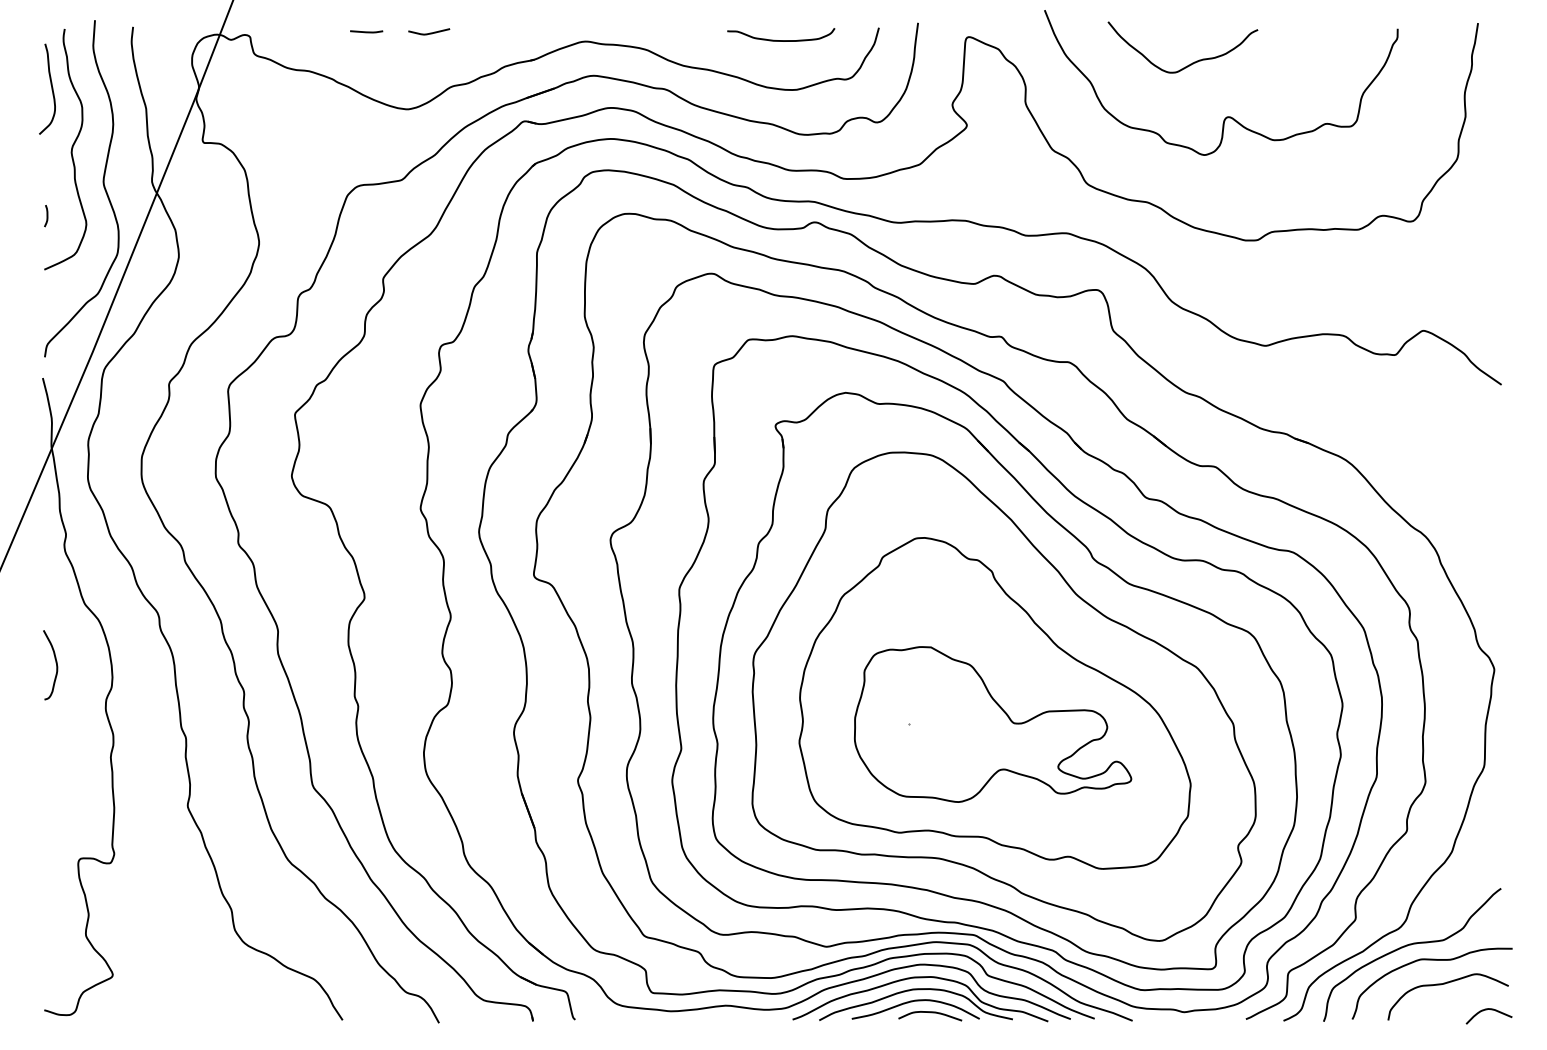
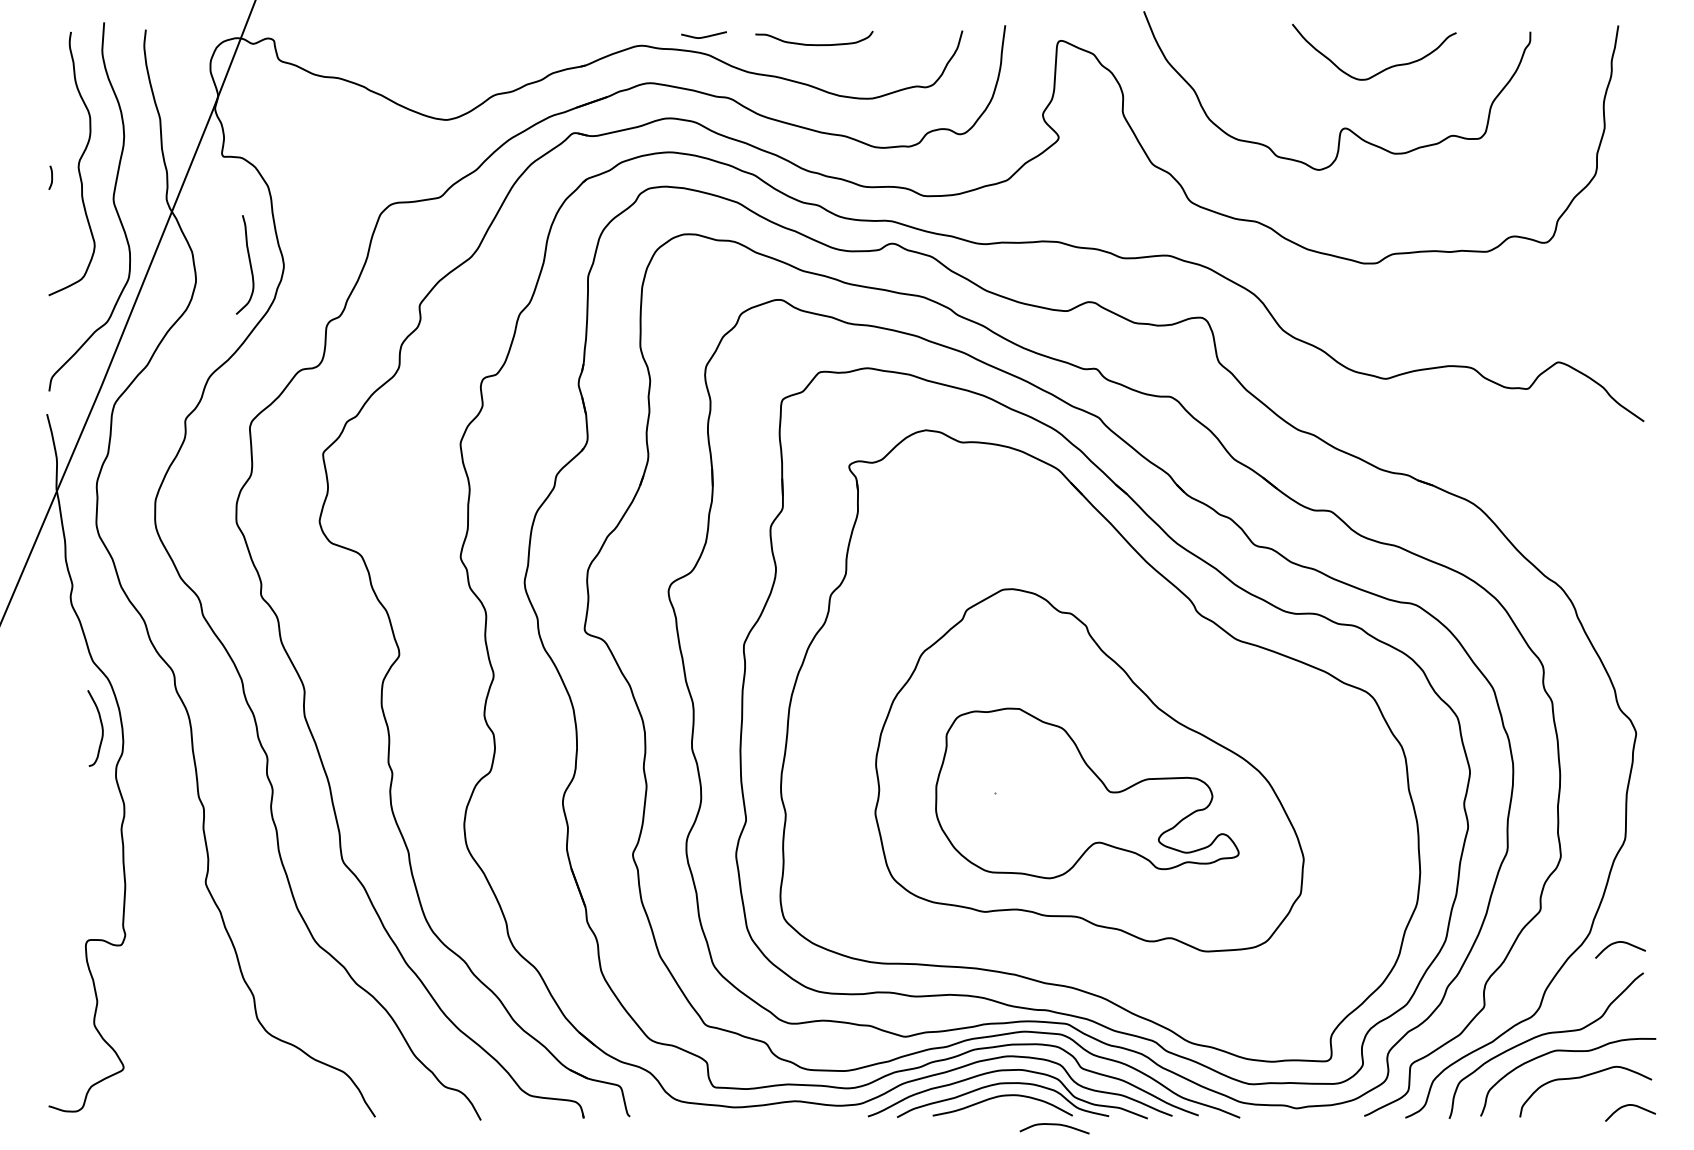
line: (366, 31) -> (401, 34), removed
curve: (428, 33) -> (703, 36), moved
curve: (781, 40) -> (814, 44), moved
curve: (1191, 63) -> (1383, 69), moved
curve: (51, 88) -> (249, 264), moved
curve: (46, 215) -> (51, 177), moved
curve: (56, 665) -> (101, 728), moved
part: (1004, 696) -> (1099, 762), removed
curve: (1477, 861) -> (1617, 943), added
curve: (930, 1013) -> (1054, 1125), moved

